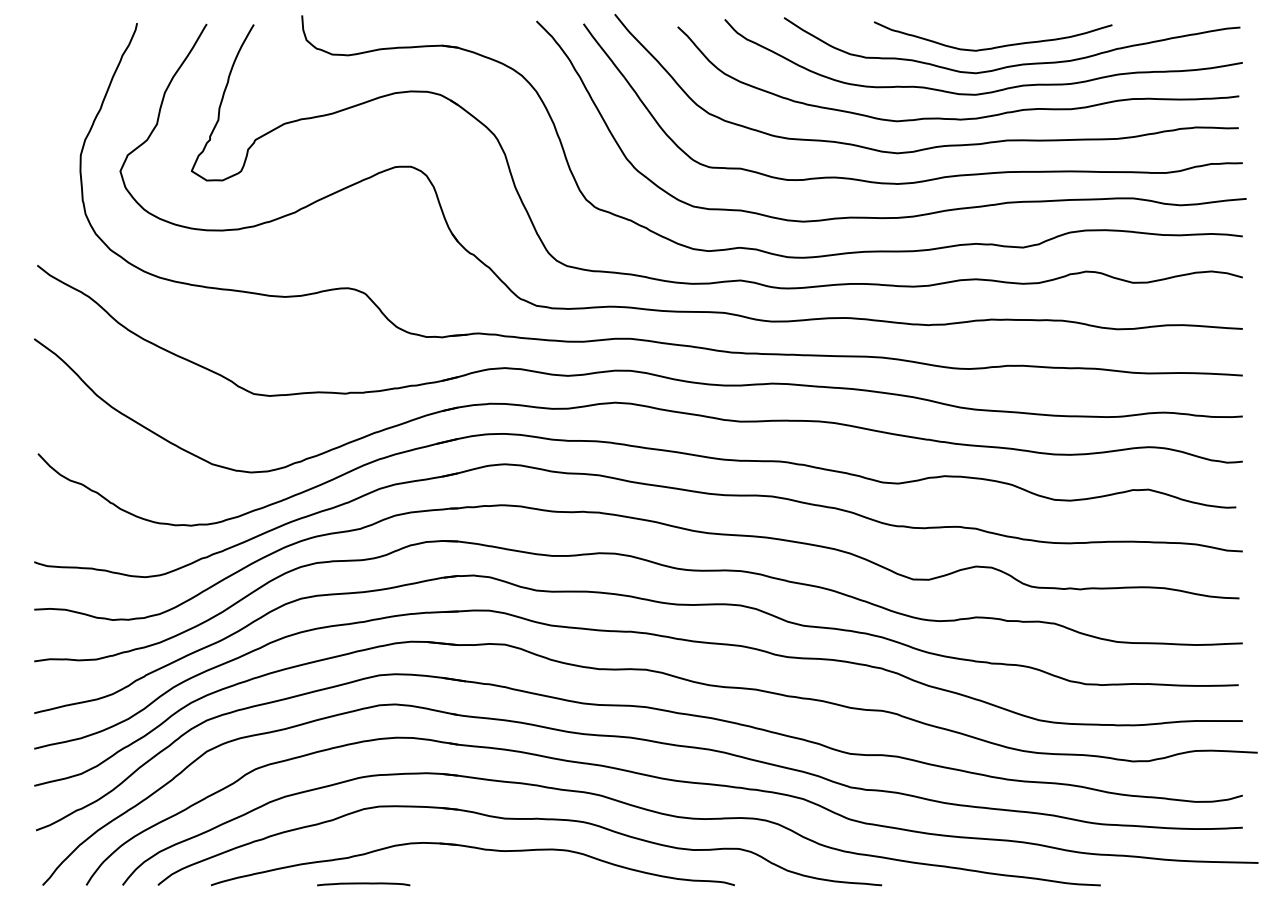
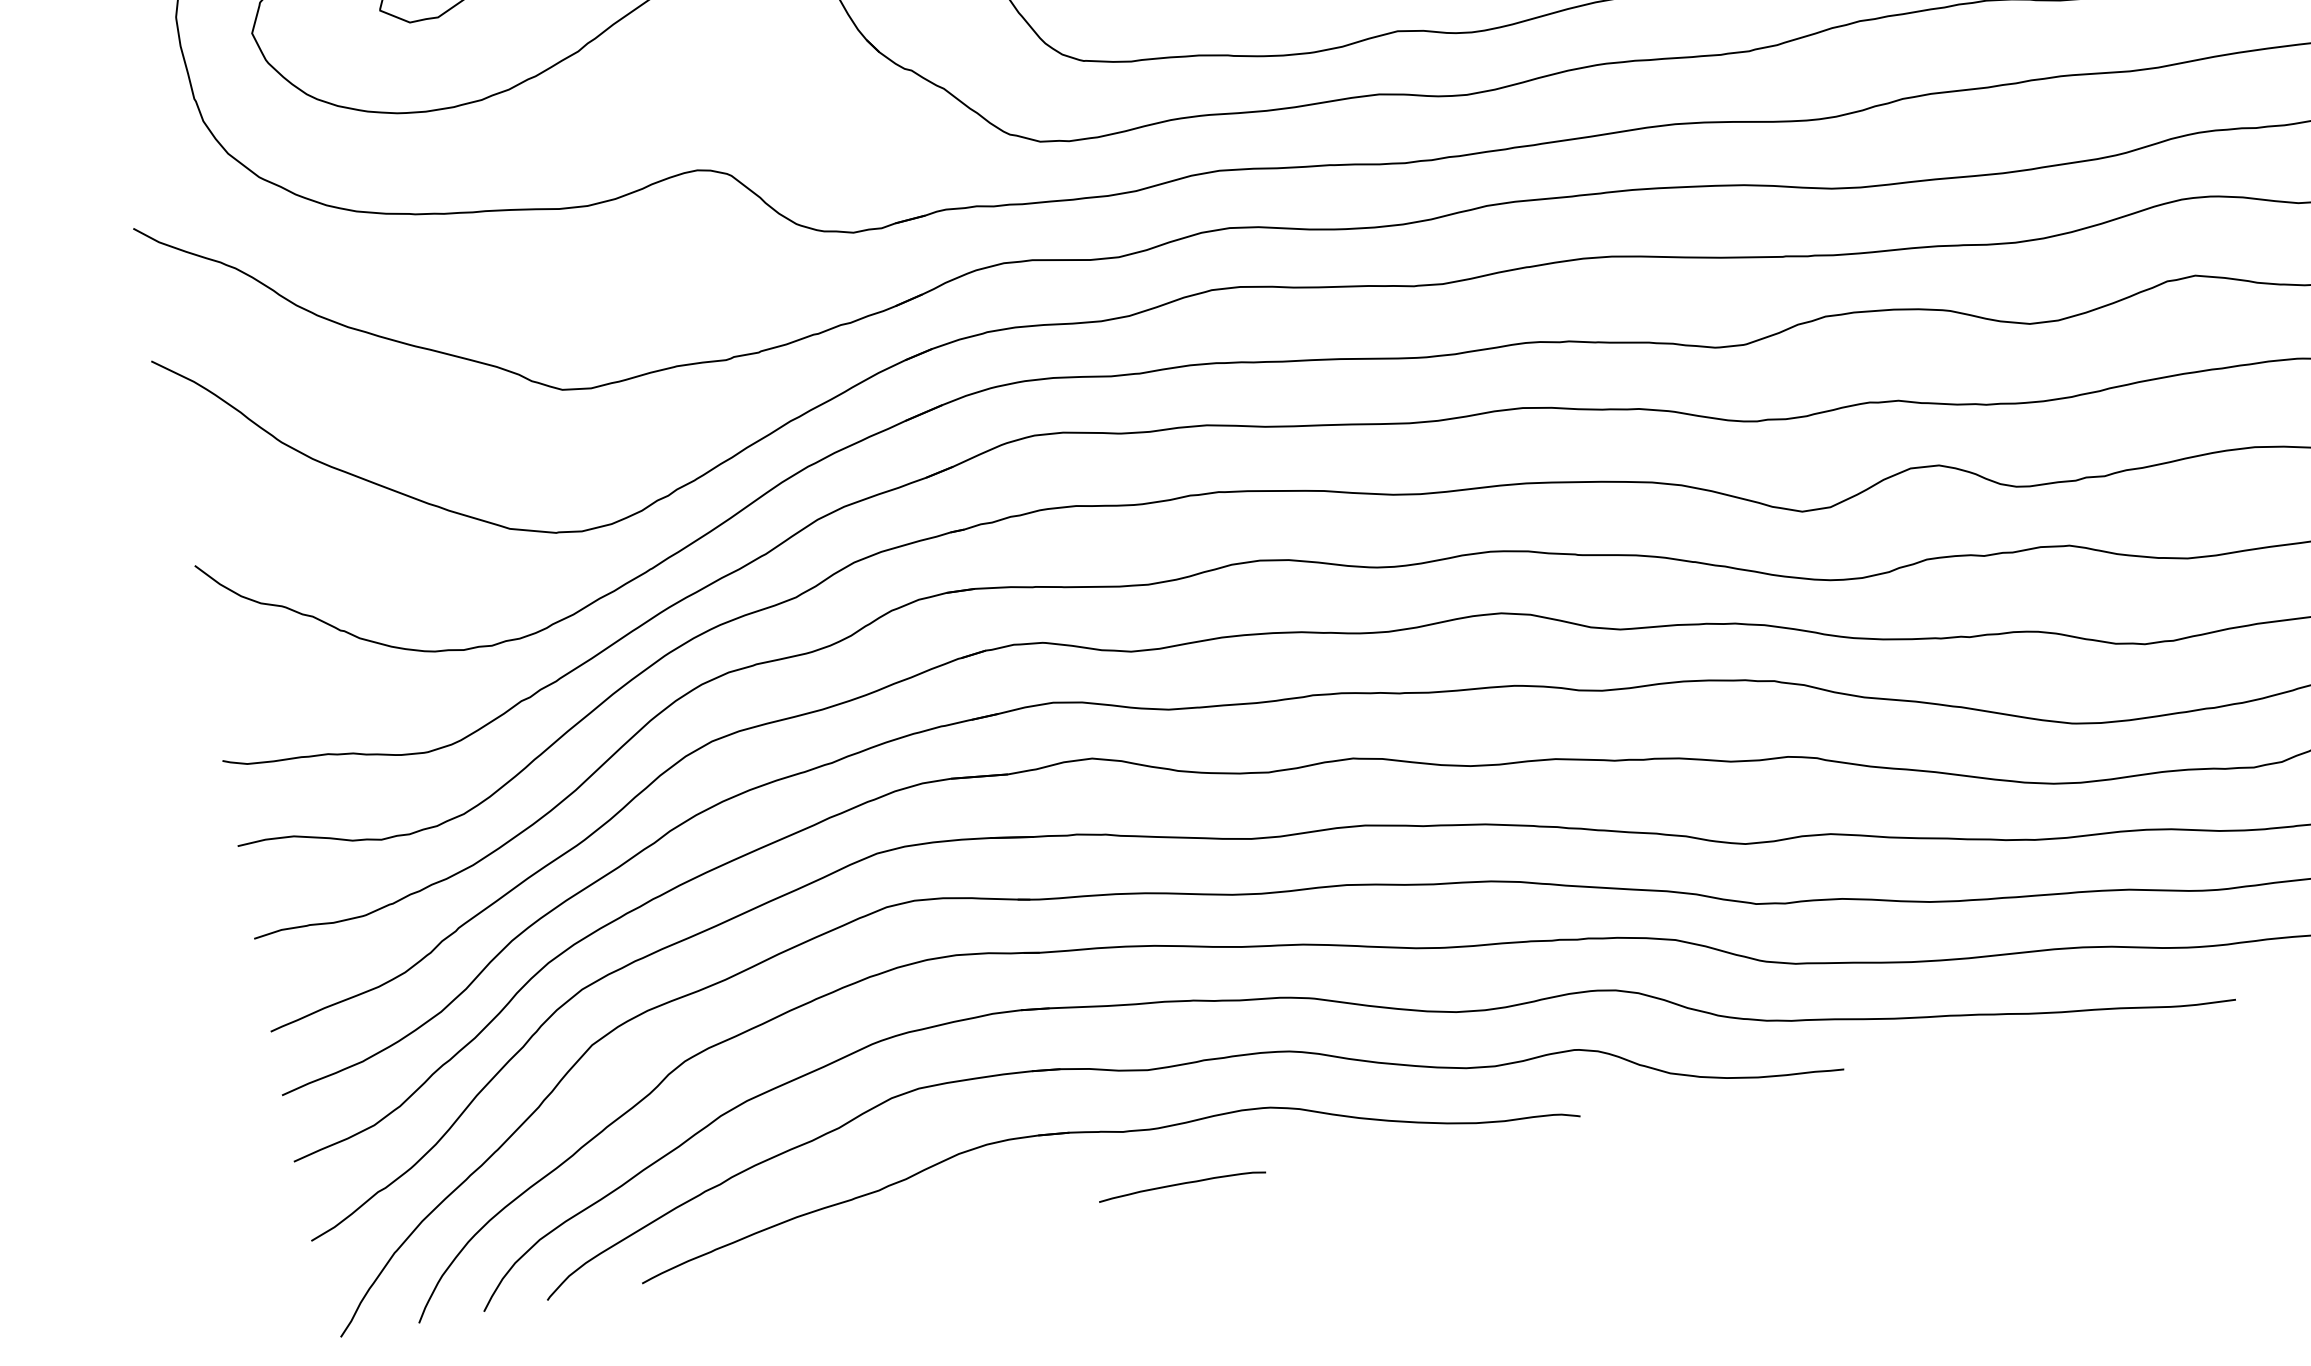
curve: (363, 884) -> (1181, 1185), moved

